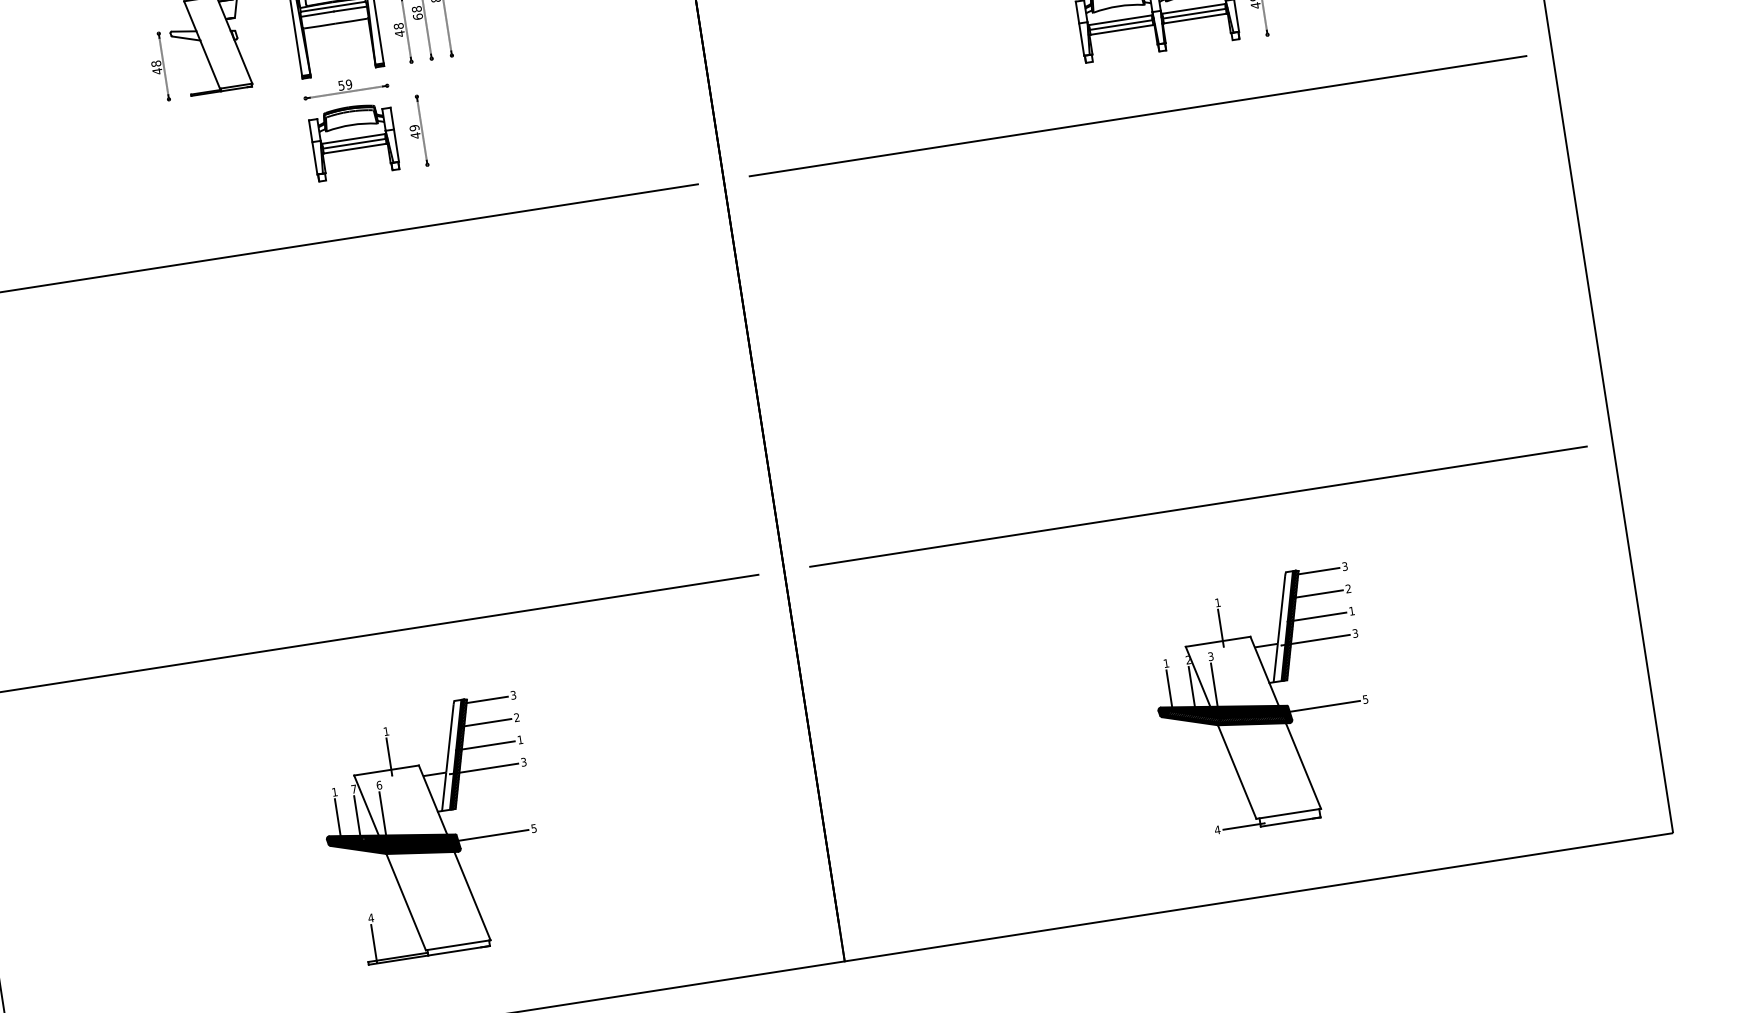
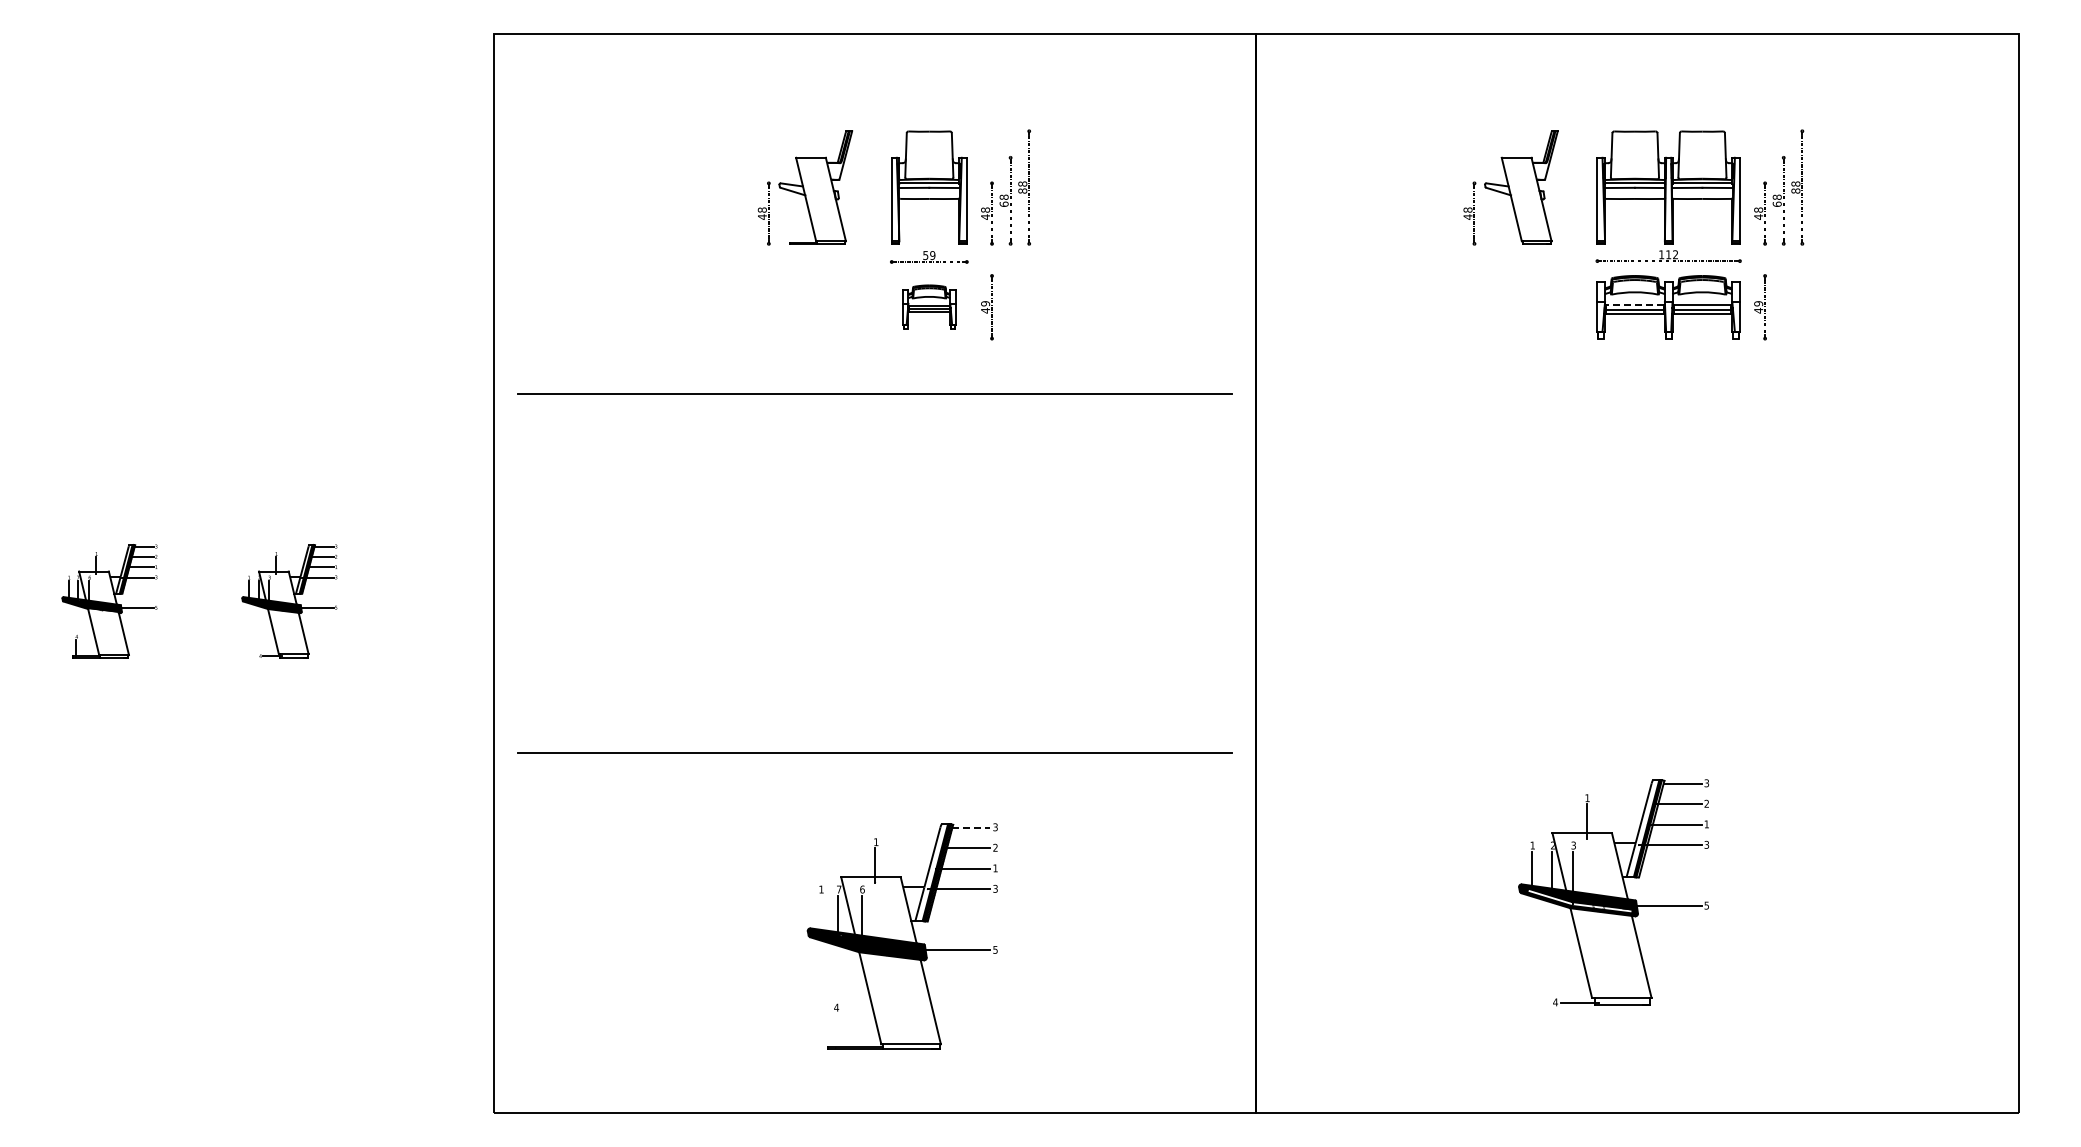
line: (1120, 20) -> (1634, 305), solid -> dashed
line: (1138, 115) -> (1637, 393), removed
part: (354, 141) -> (929, 307), size x0.7
line: (1198, 507) -> (1637, 753), removed
line: (487, 699) -> (971, 827), solid -> dashed
part: (1262, 700) -> (1613, 892), moved
line: (337, 817) -> (820, 912), removed
line: (373, 943) -> (835, 1030), removed

